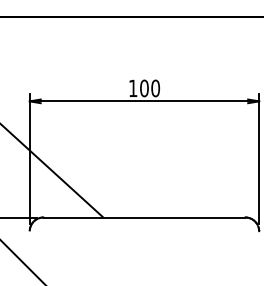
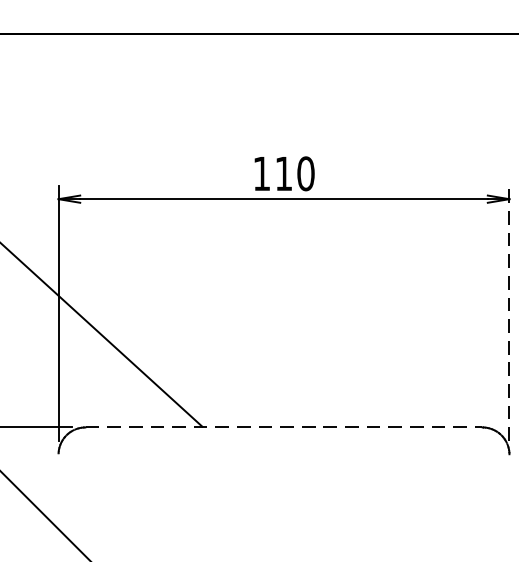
text: (144, 88) -> (284, 173), 100 -> 110
line: (259, 159) -> (510, 313), solid -> dashed
line: (144, 217) -> (284, 427), solid -> dashed

